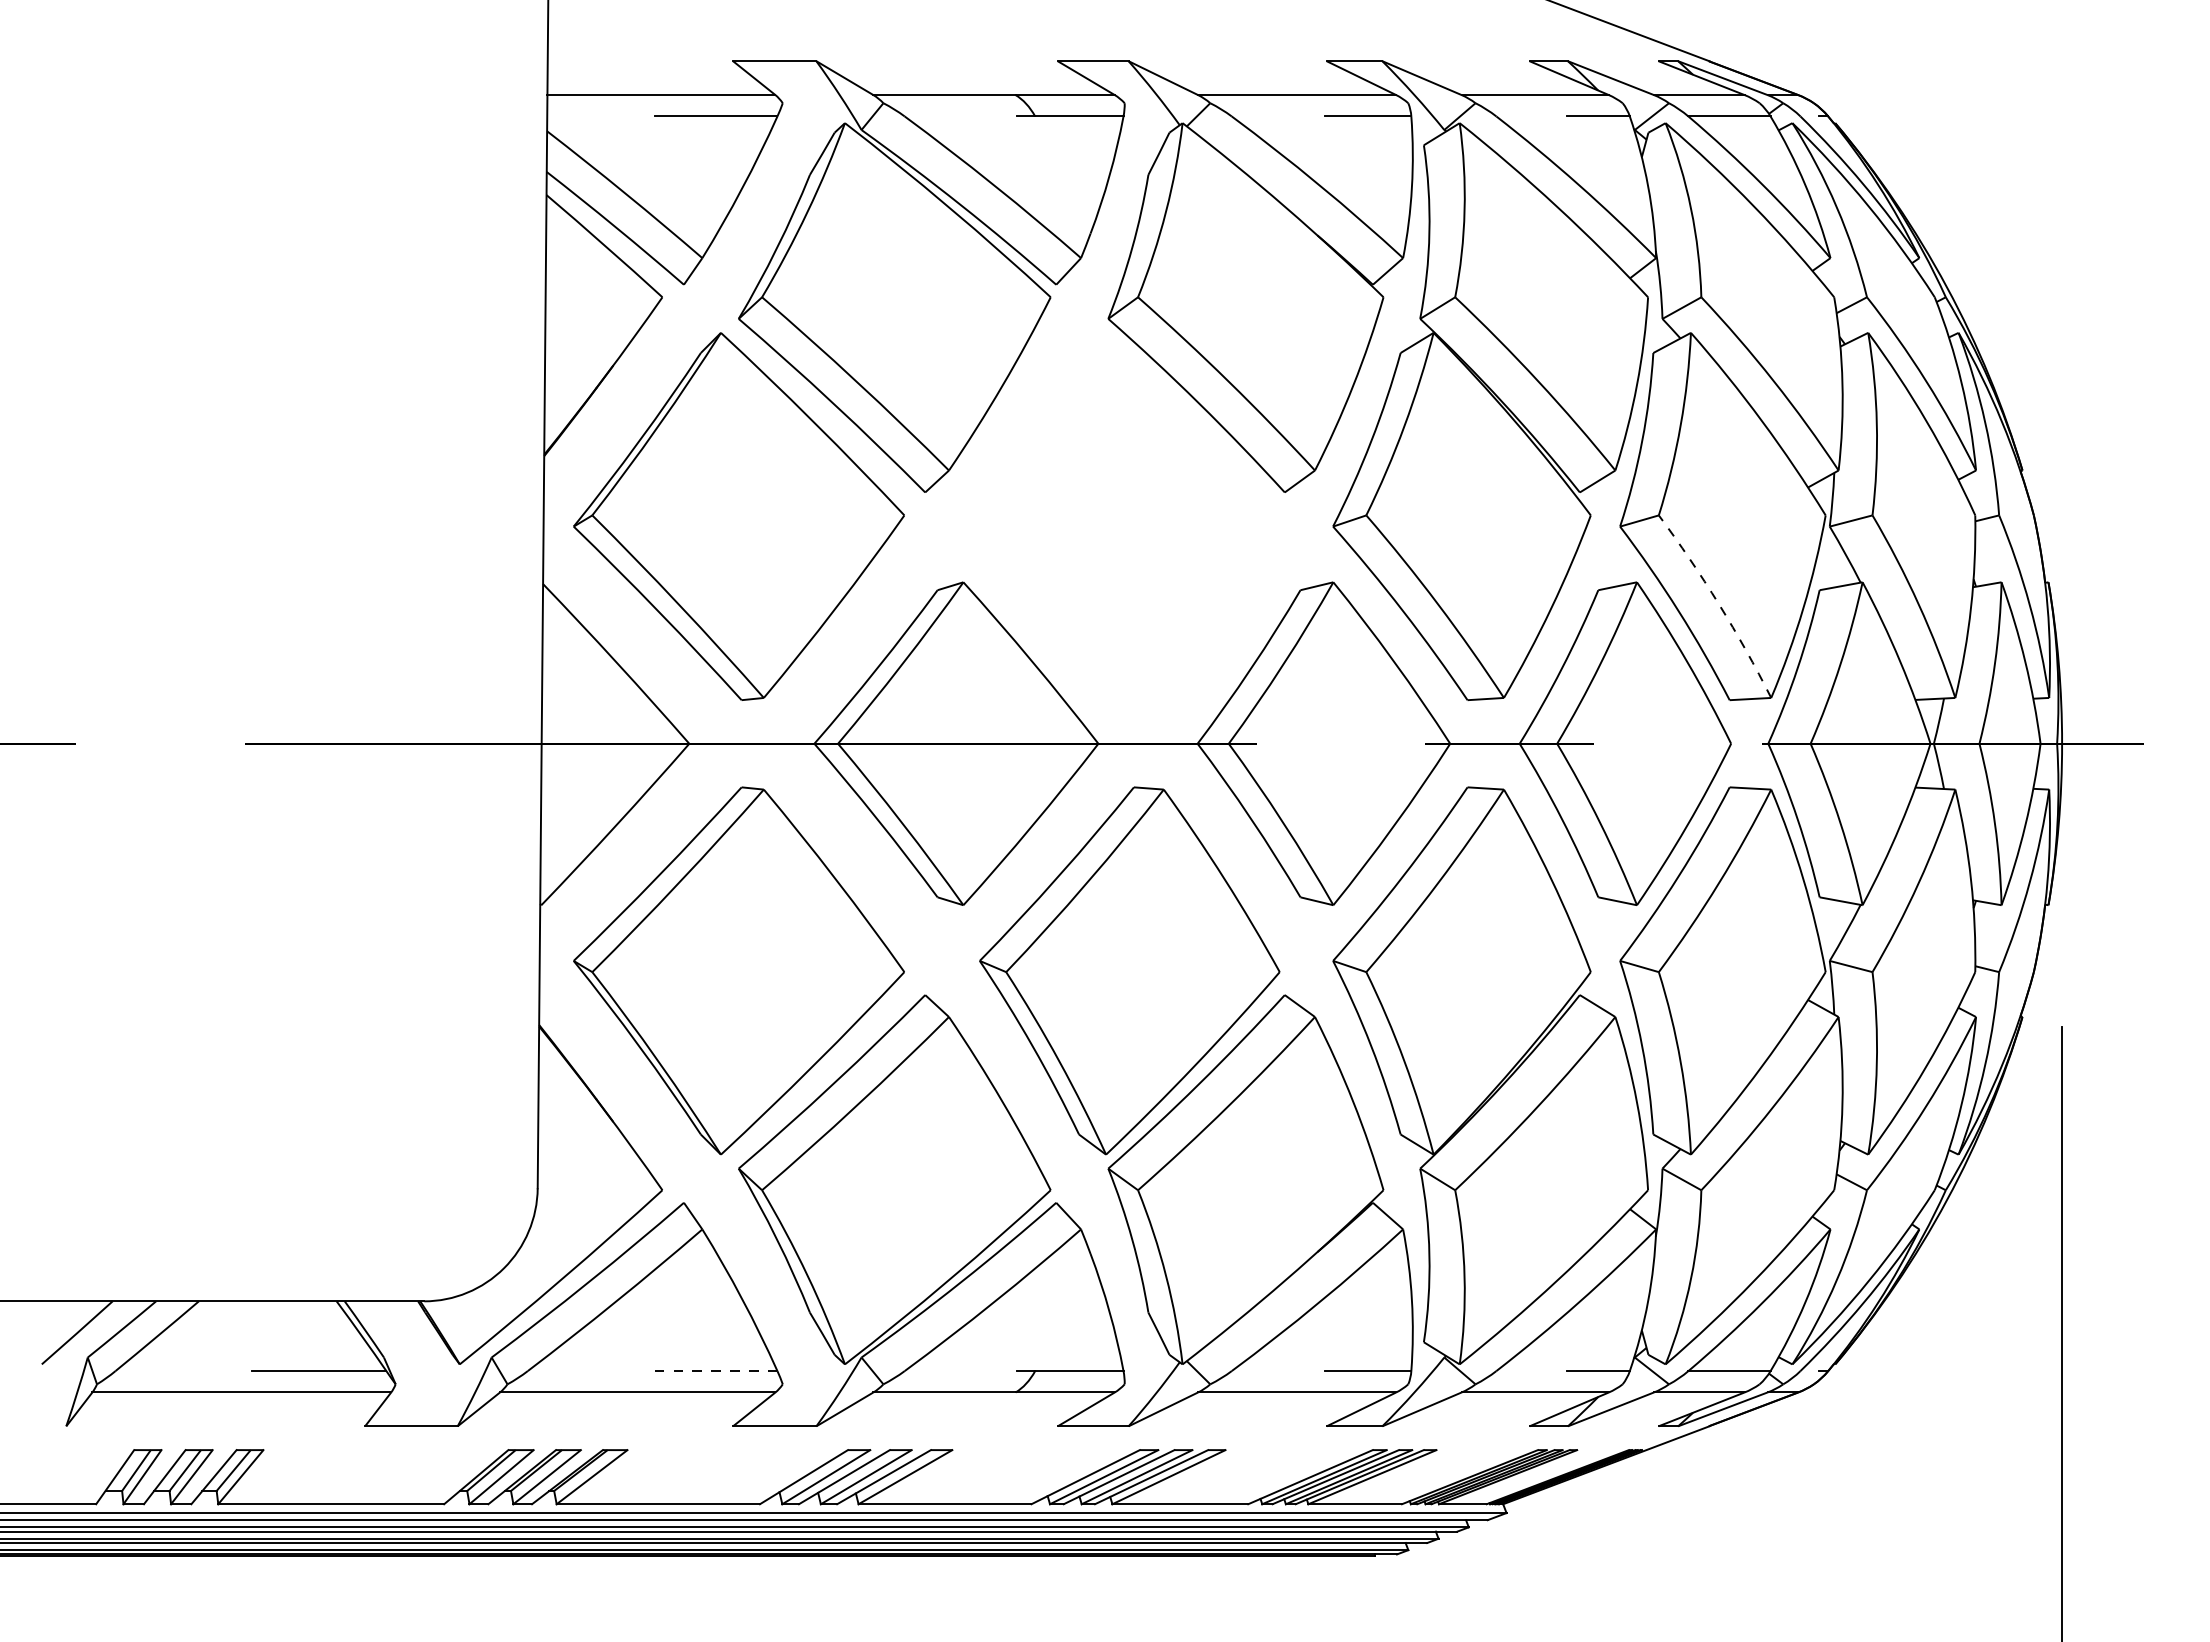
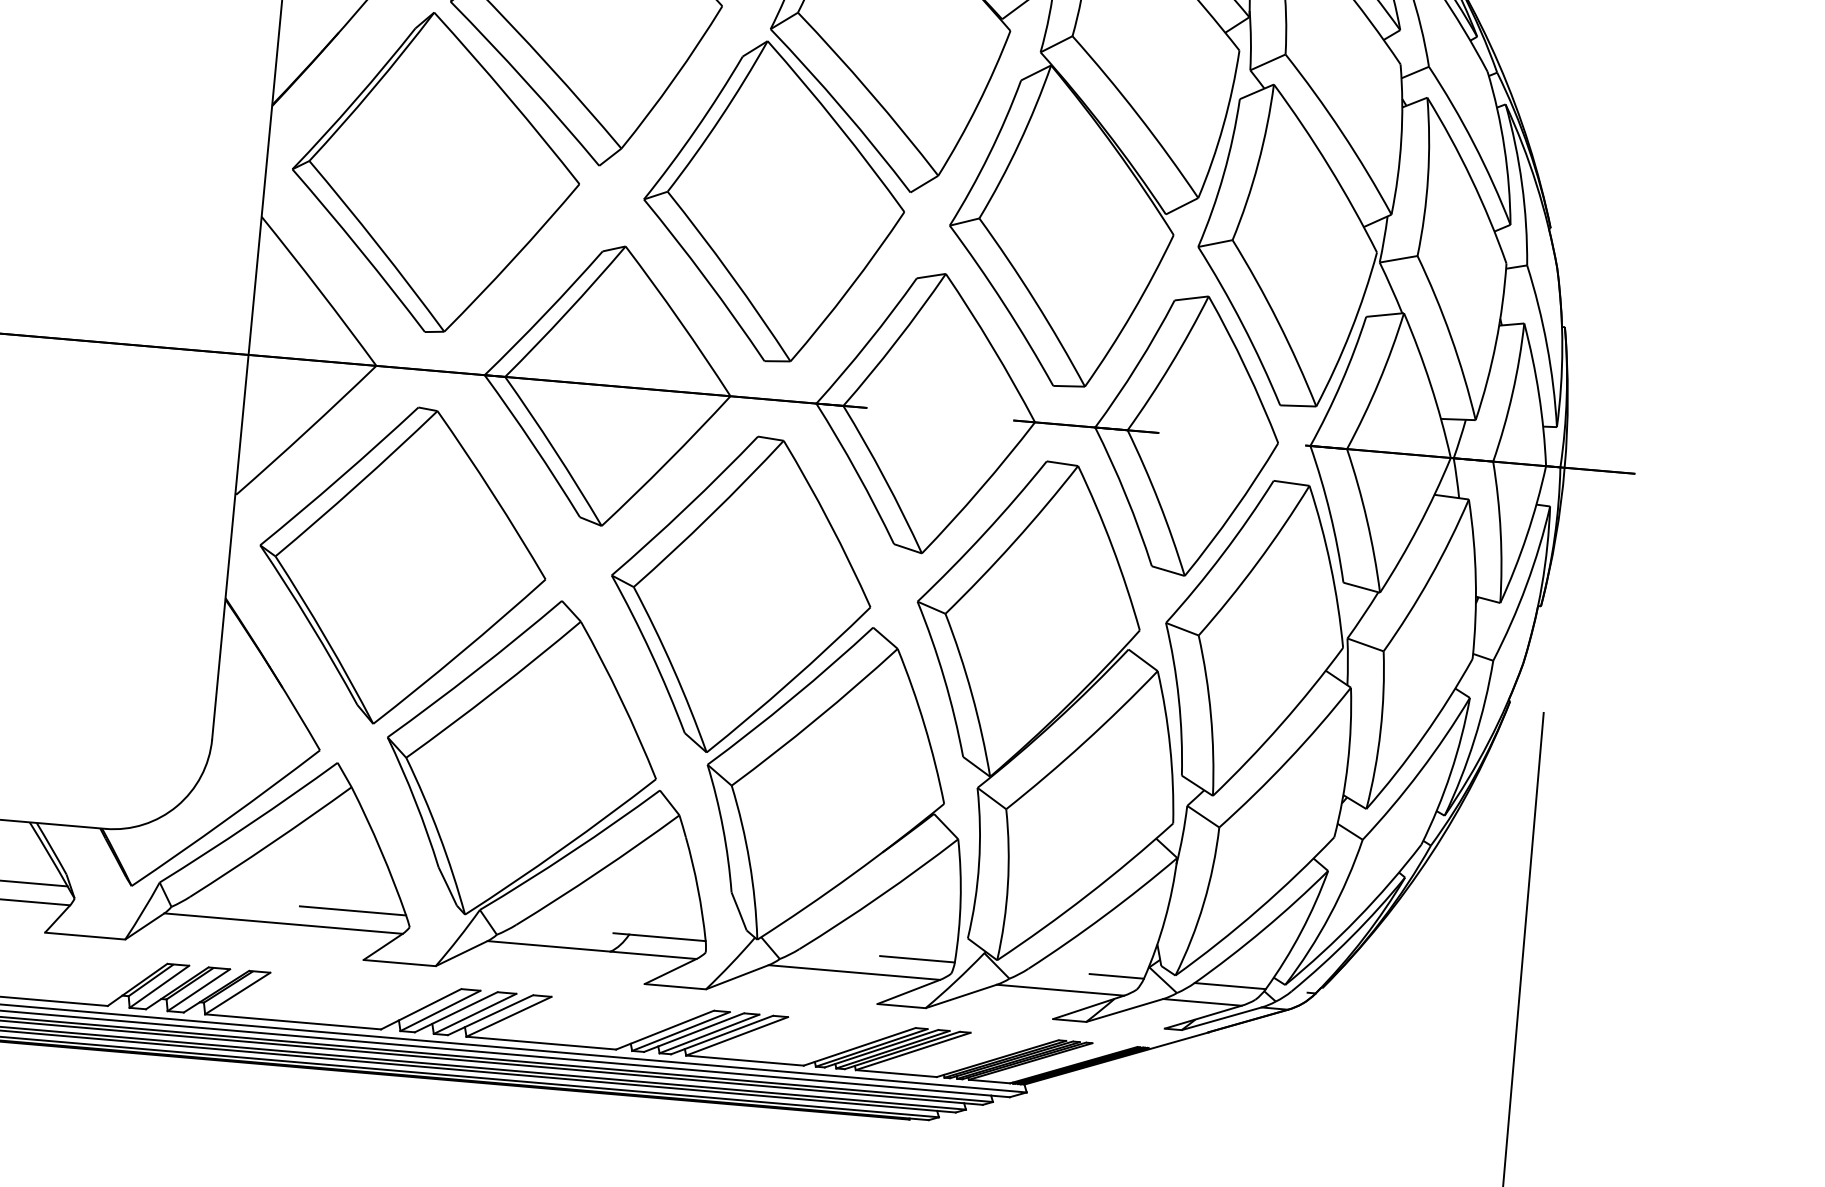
part: (1129, 516) -> (774, 201), added
arc: (1718, 604) -> (1277, 321), dashed -> solid
line: (715, 1371) -> (352, 911), dashed -> solid

